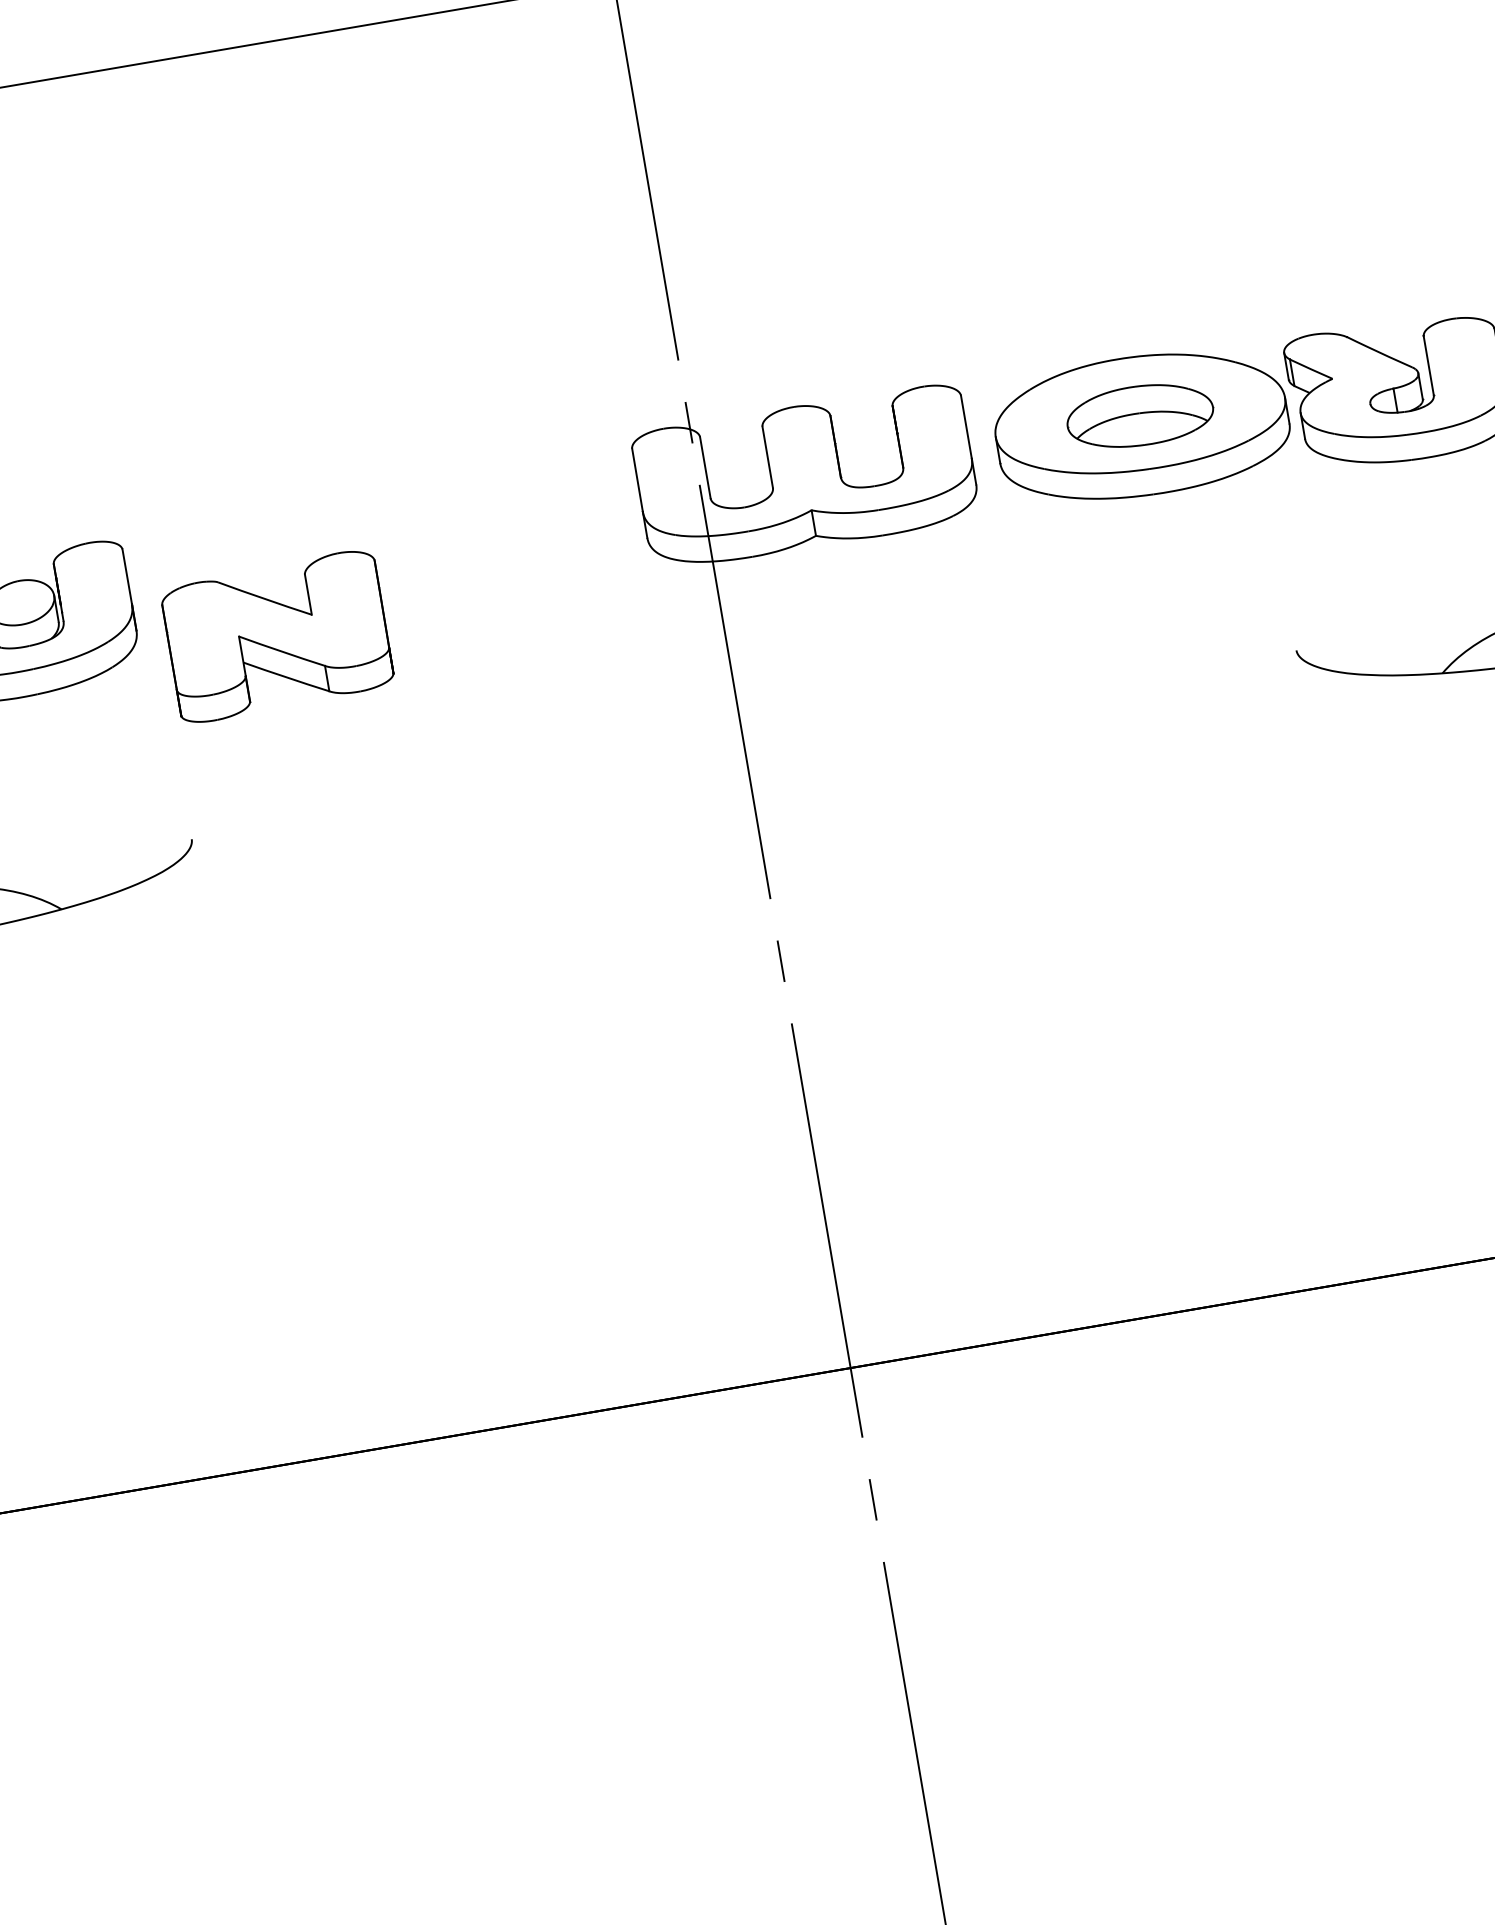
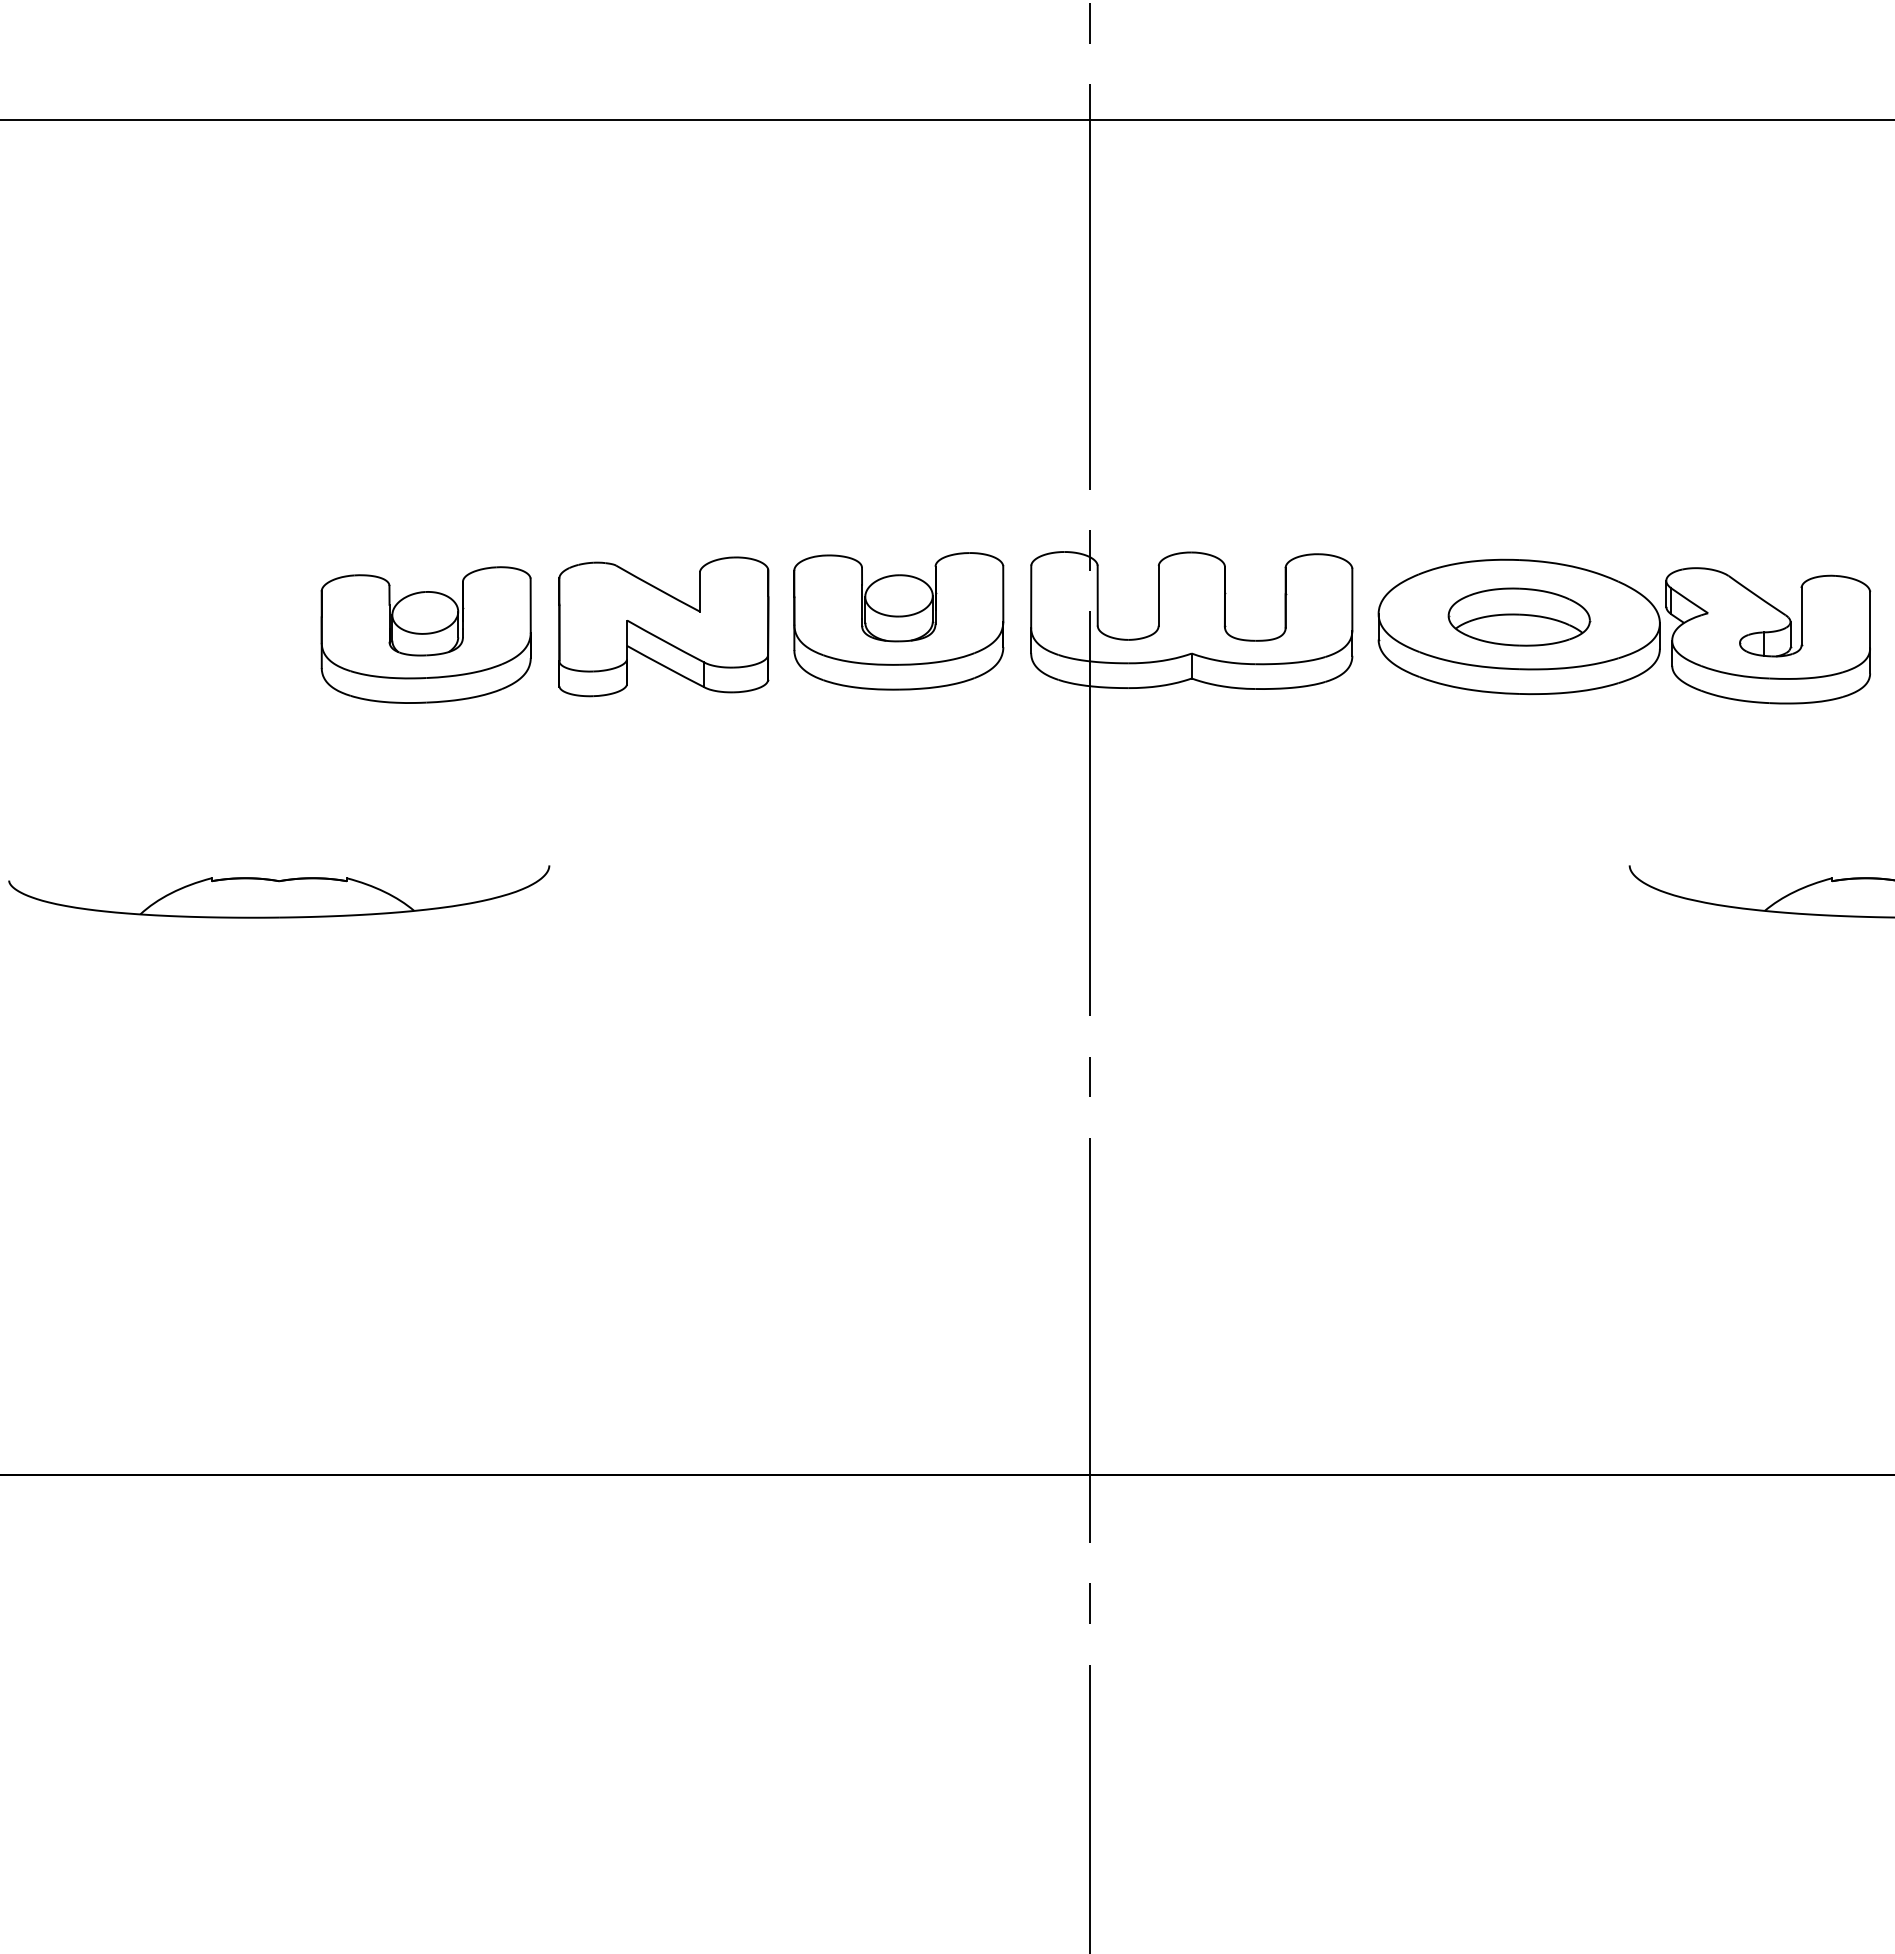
part: (506, 528) -> (898, 621), added
part: (277, 636) -> (663, 626), moved

